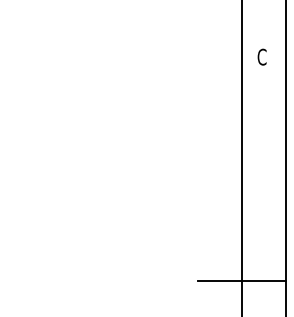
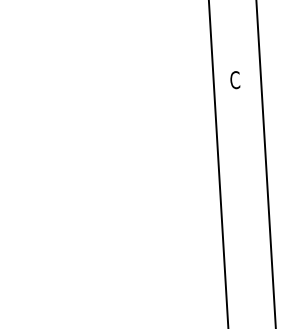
line: (241, 280) -> (227, 320), removed

